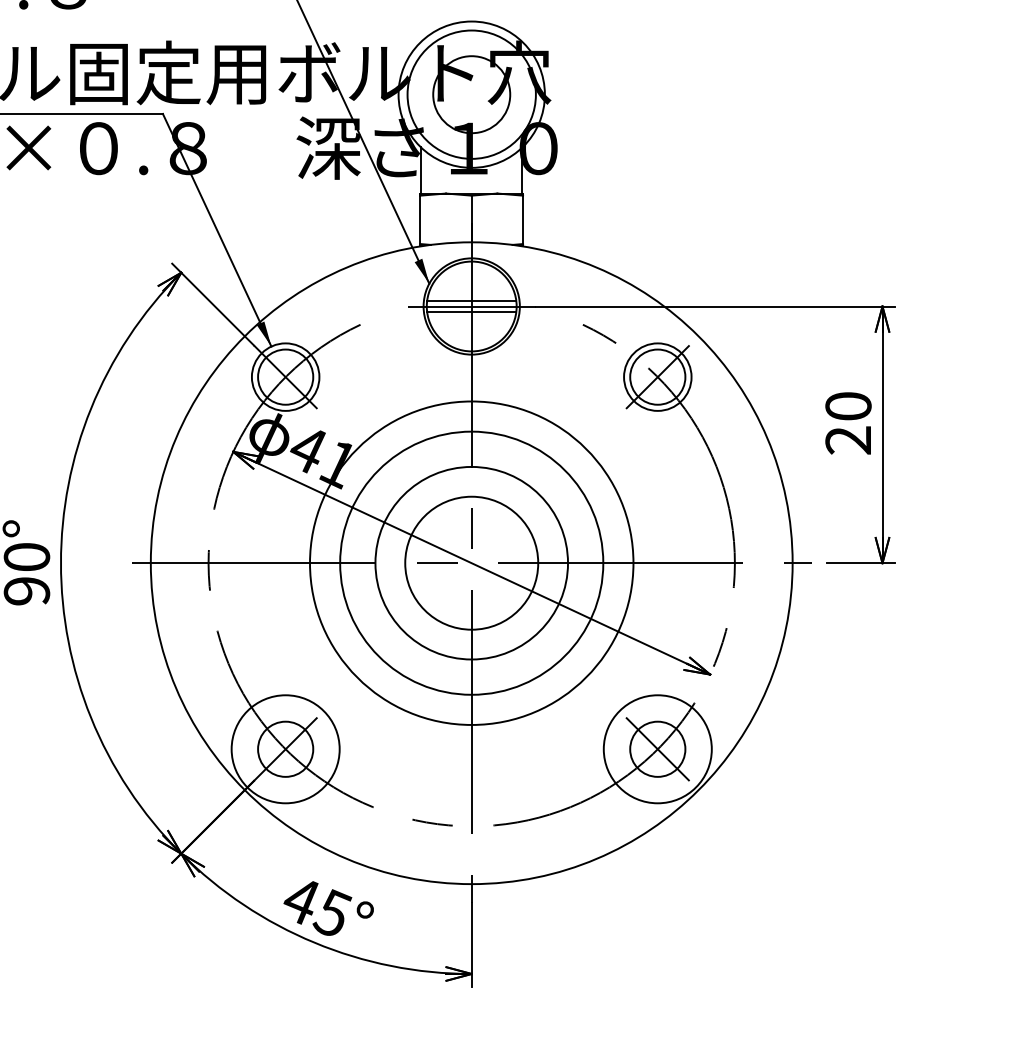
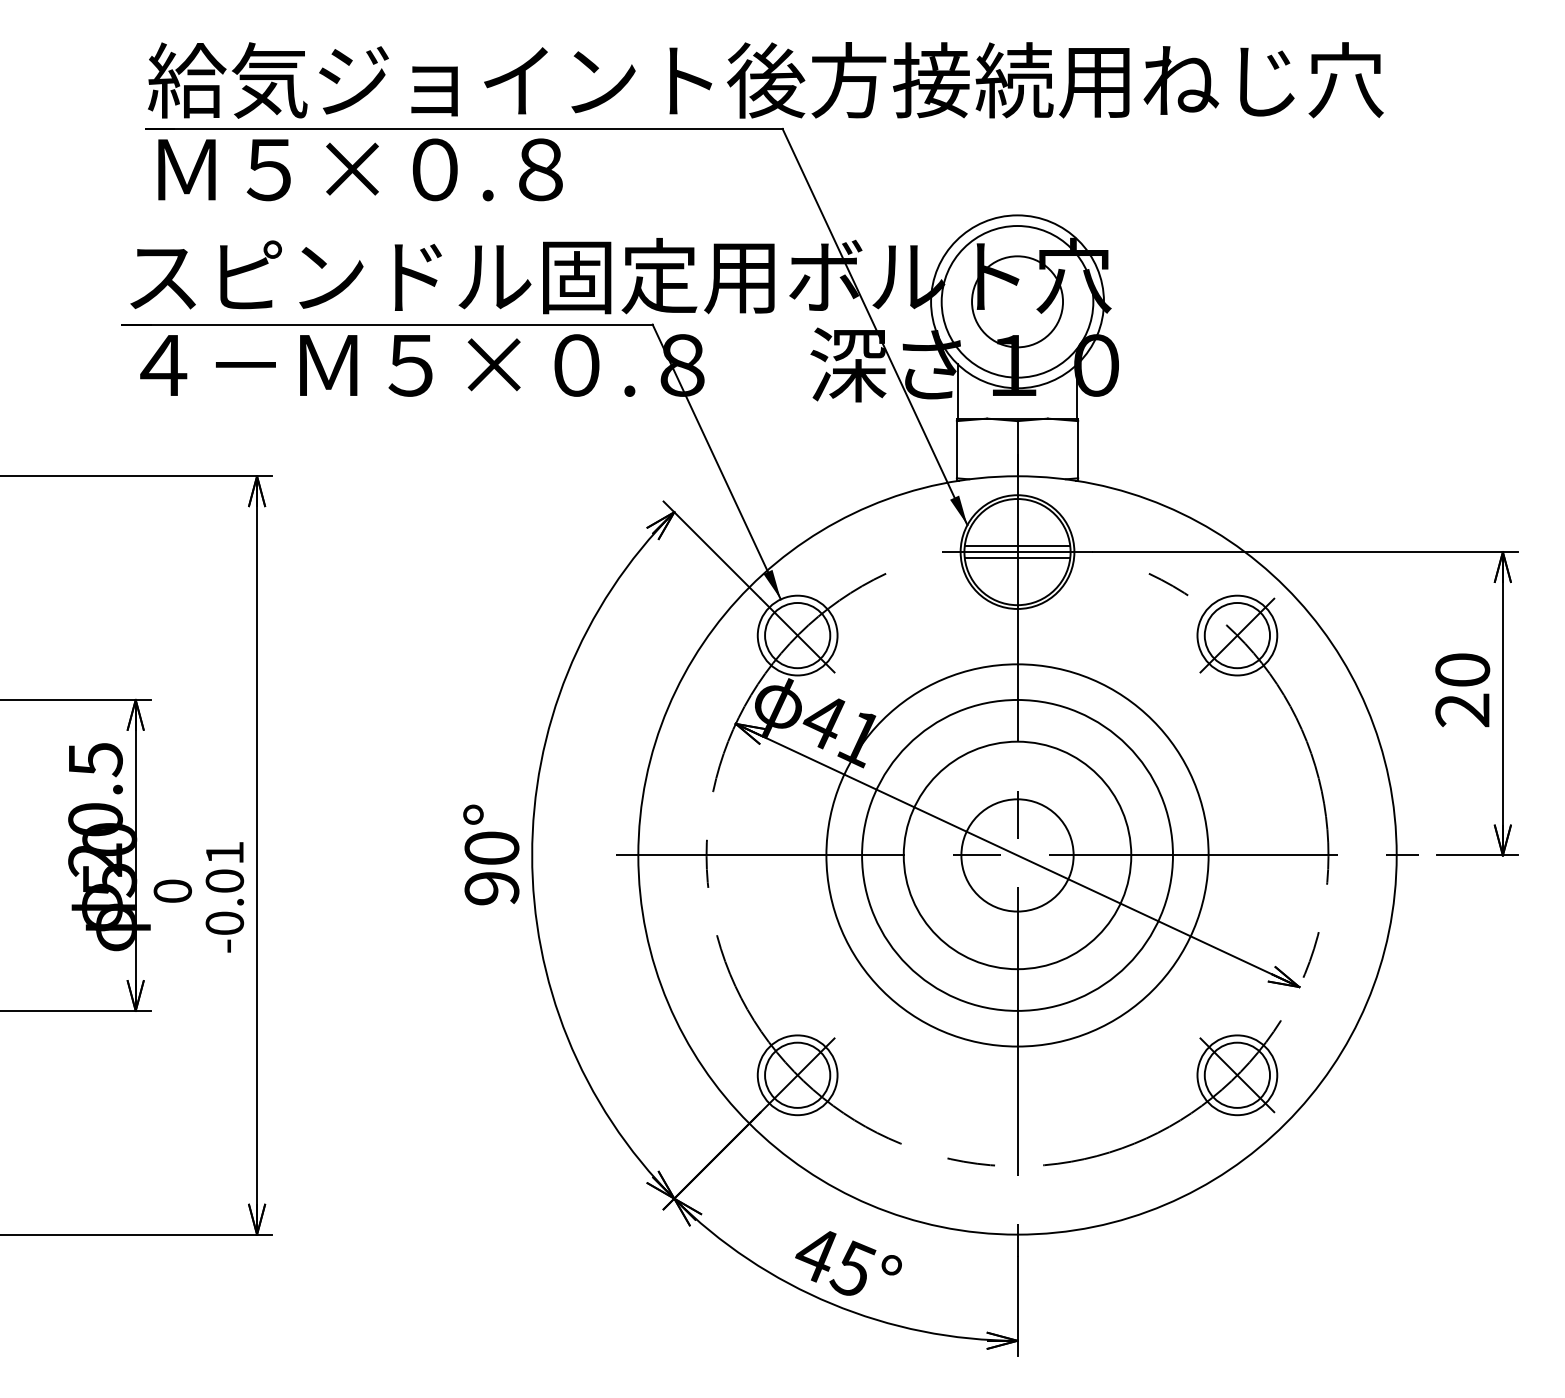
circle: (471, 563) -> (1017, 855), size x0.71
circle: (285, 749) -> (797, 1075), size x0.62
circle: (657, 749) -> (1237, 1075), size x0.62

